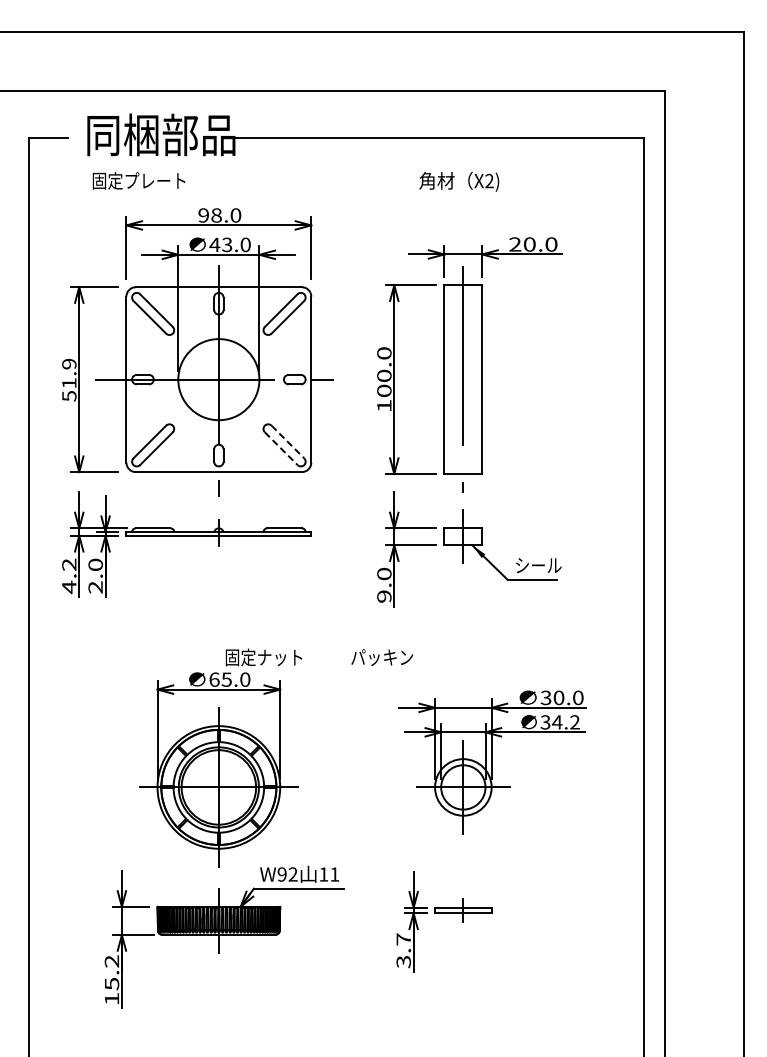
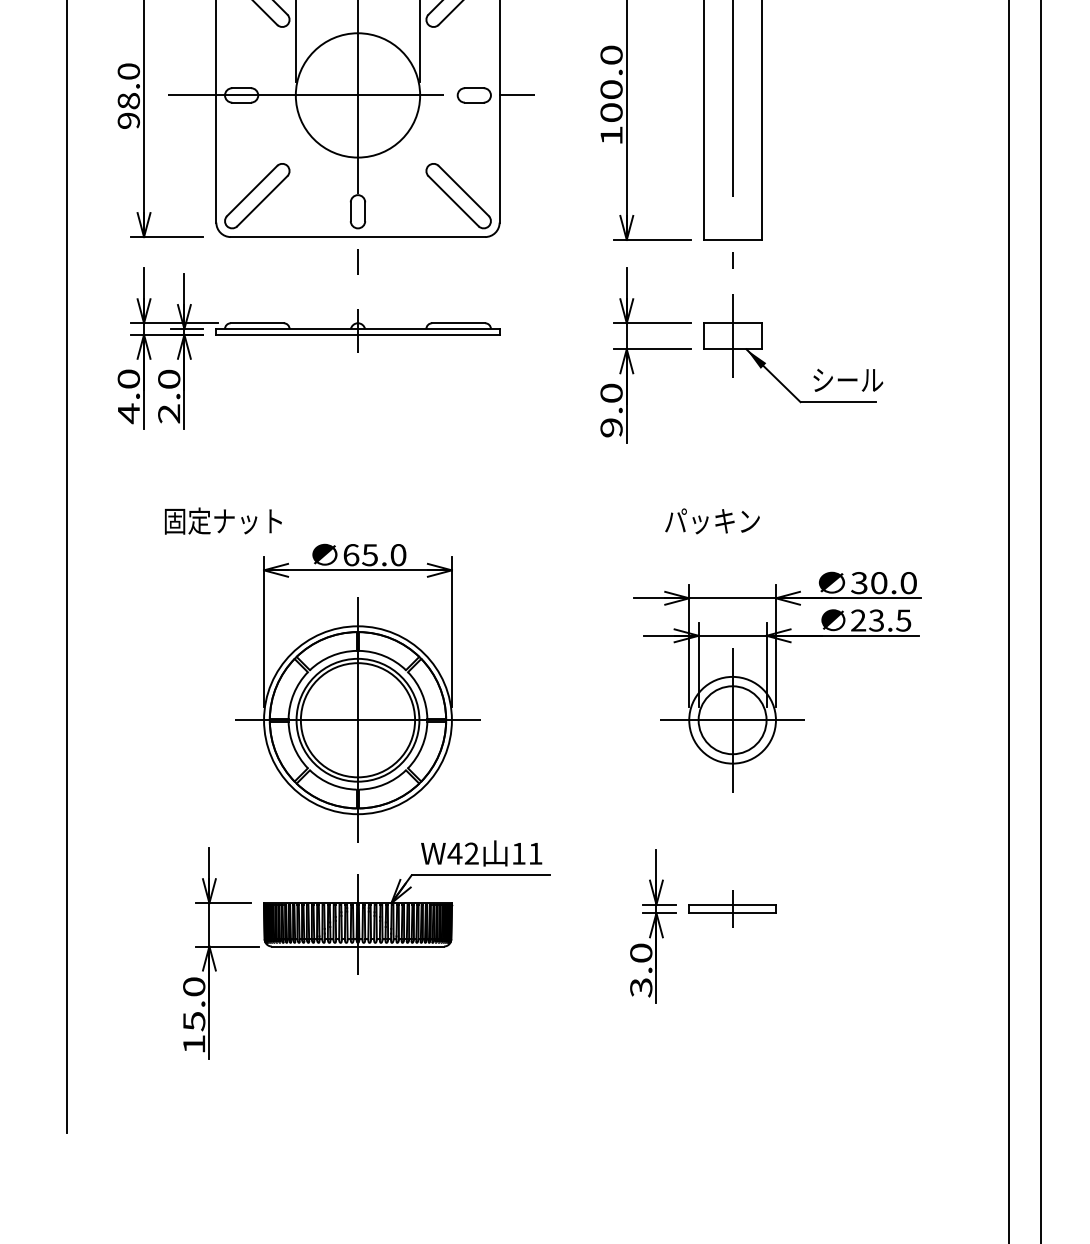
text: (69, 379) -> (129, 95), 51.9 -> 98.0
line: (288, 442) -> (464, 191), dashed -> solid
line: (281, 449) -> (453, 202), dashed -> solid
text: (69, 564) -> (129, 378), 4.2 -> 4.0
text: (263, 657) -> (222, 521), moved
text: (381, 657) -> (711, 521), moved
text: (559, 722) -> (879, 620), 34.2 -> 23.5
text: (282, 874) -> (455, 853), W92 -> W42
text: (403, 939) -> (640, 953), 3.7 -> 3.0
text: (111, 961) -> (193, 986), 15.2 -> 15.0

